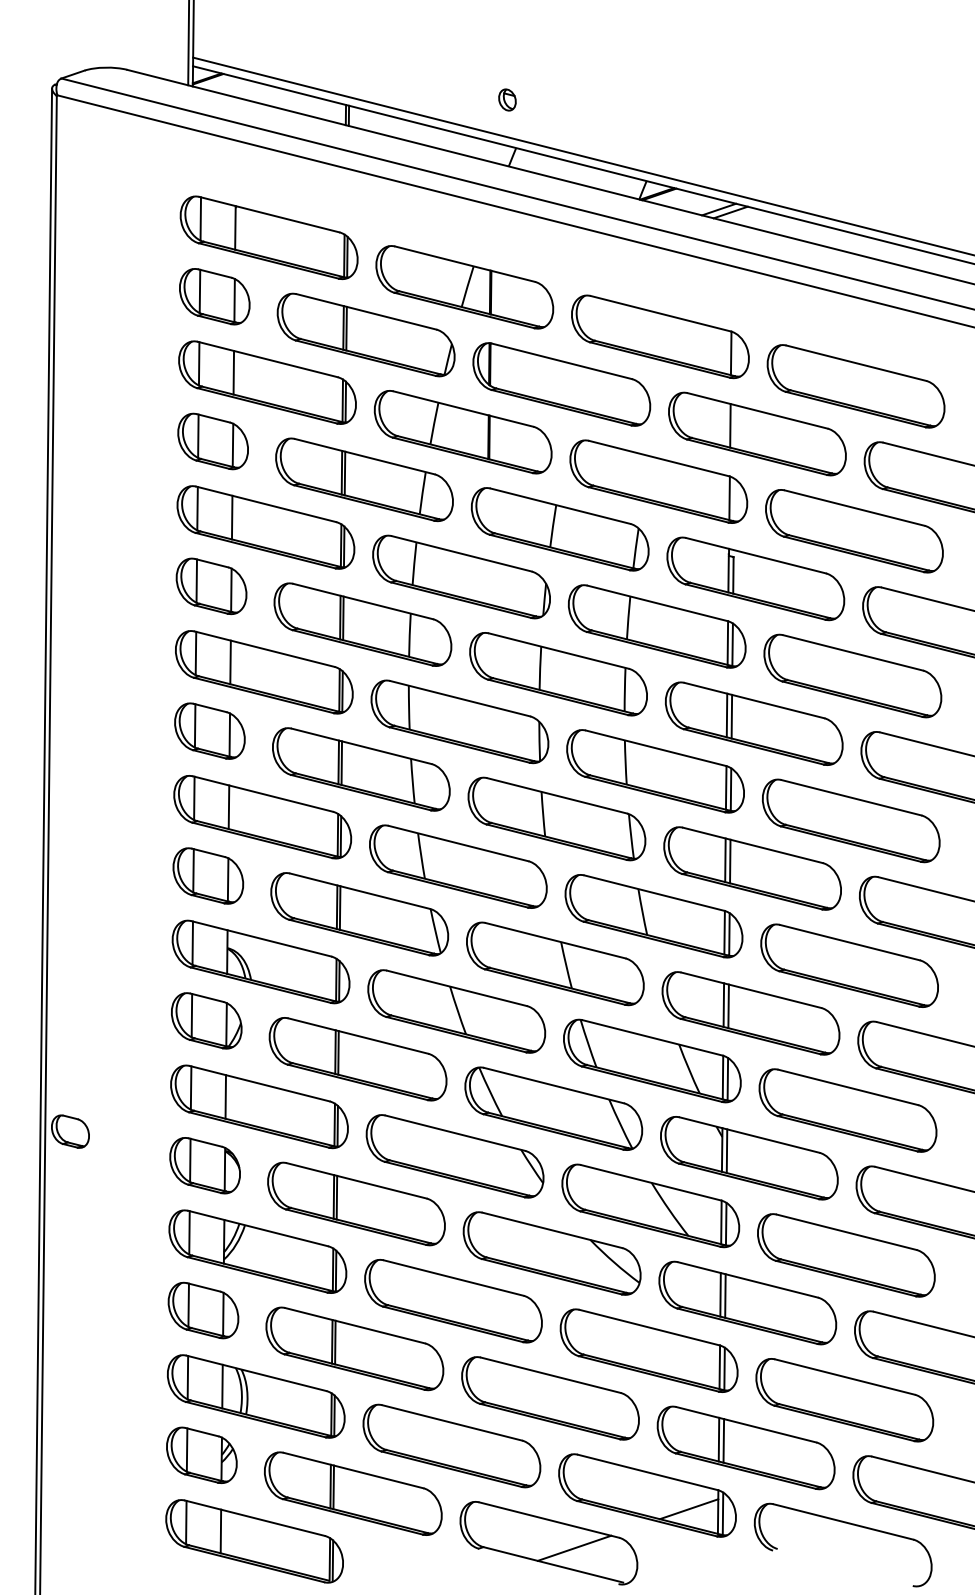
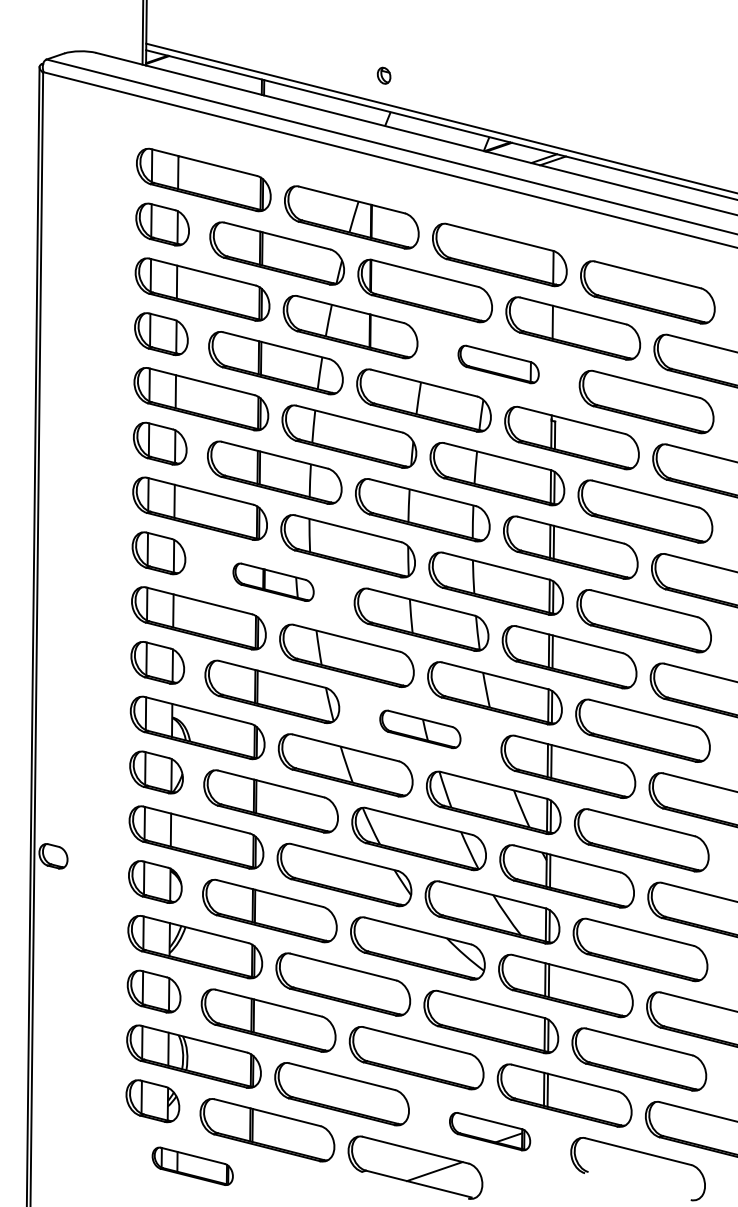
part: (658, 481) -> (498, 364), size x0.6
part: (361, 769) -> (273, 582), size x0.6
part: (555, 963) -> (420, 729), size x0.6
part: (647, 1495) -> (490, 1131), size x0.6
part: (254, 1541) -> (192, 1166), size x0.6

